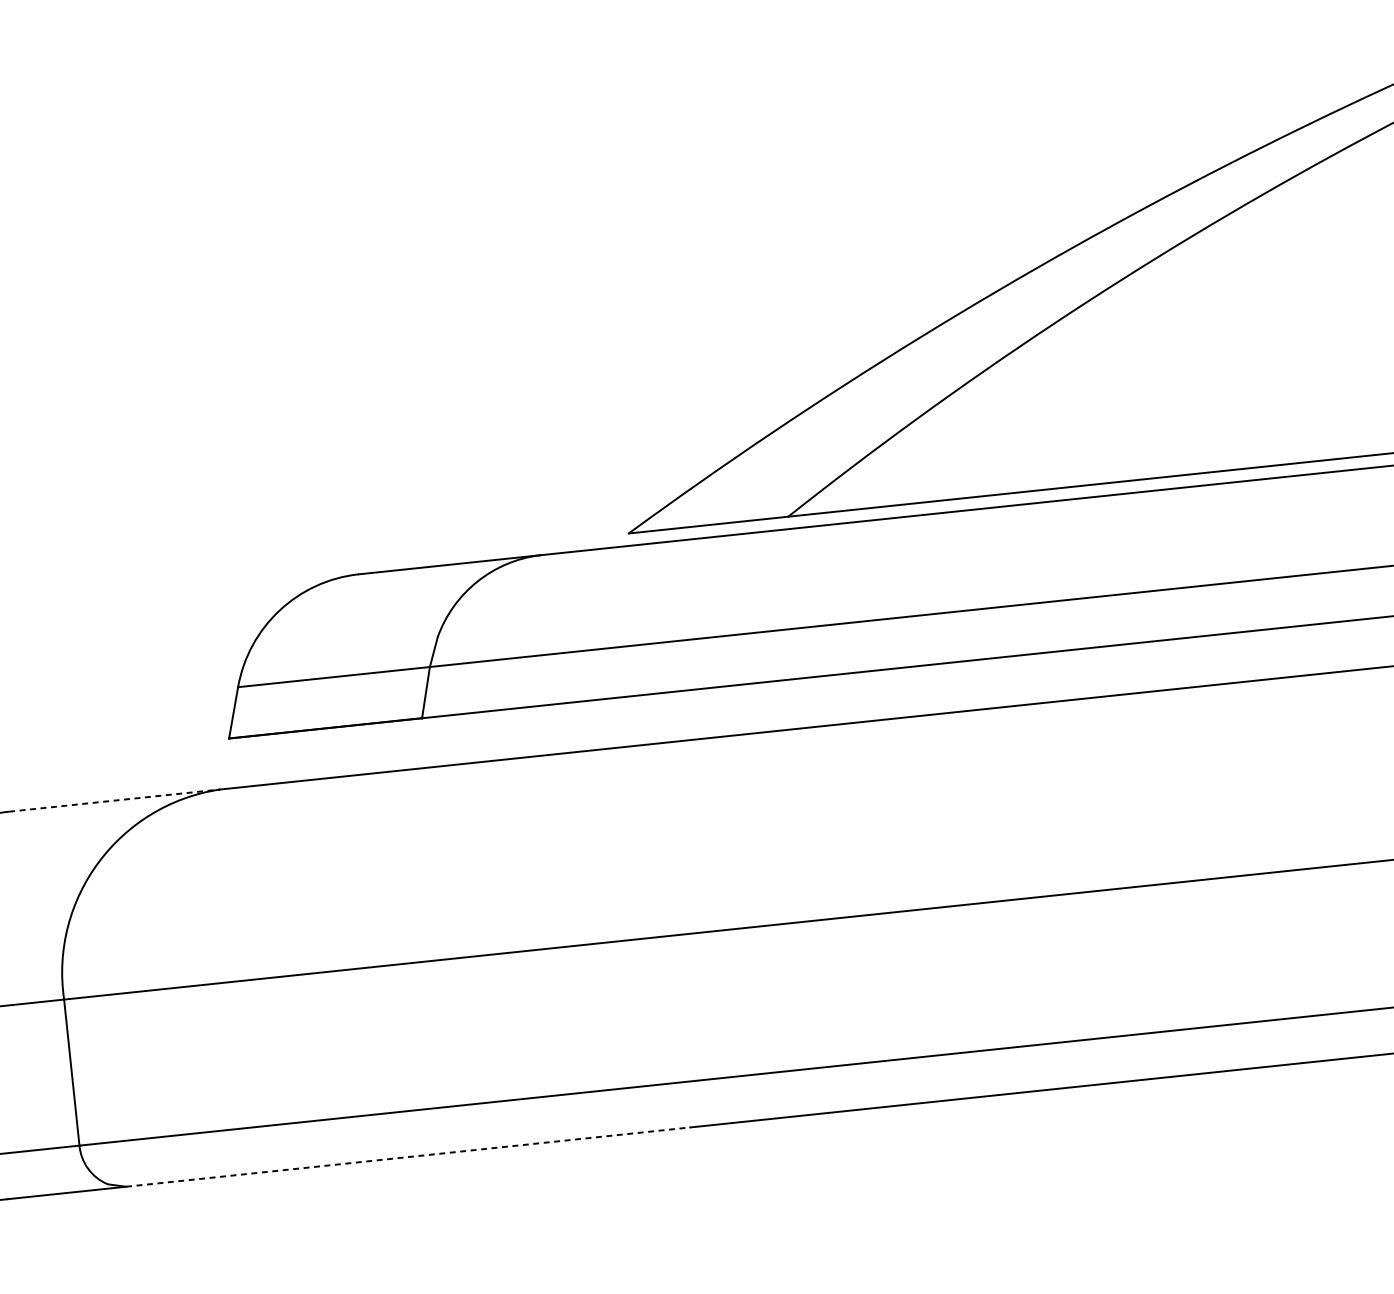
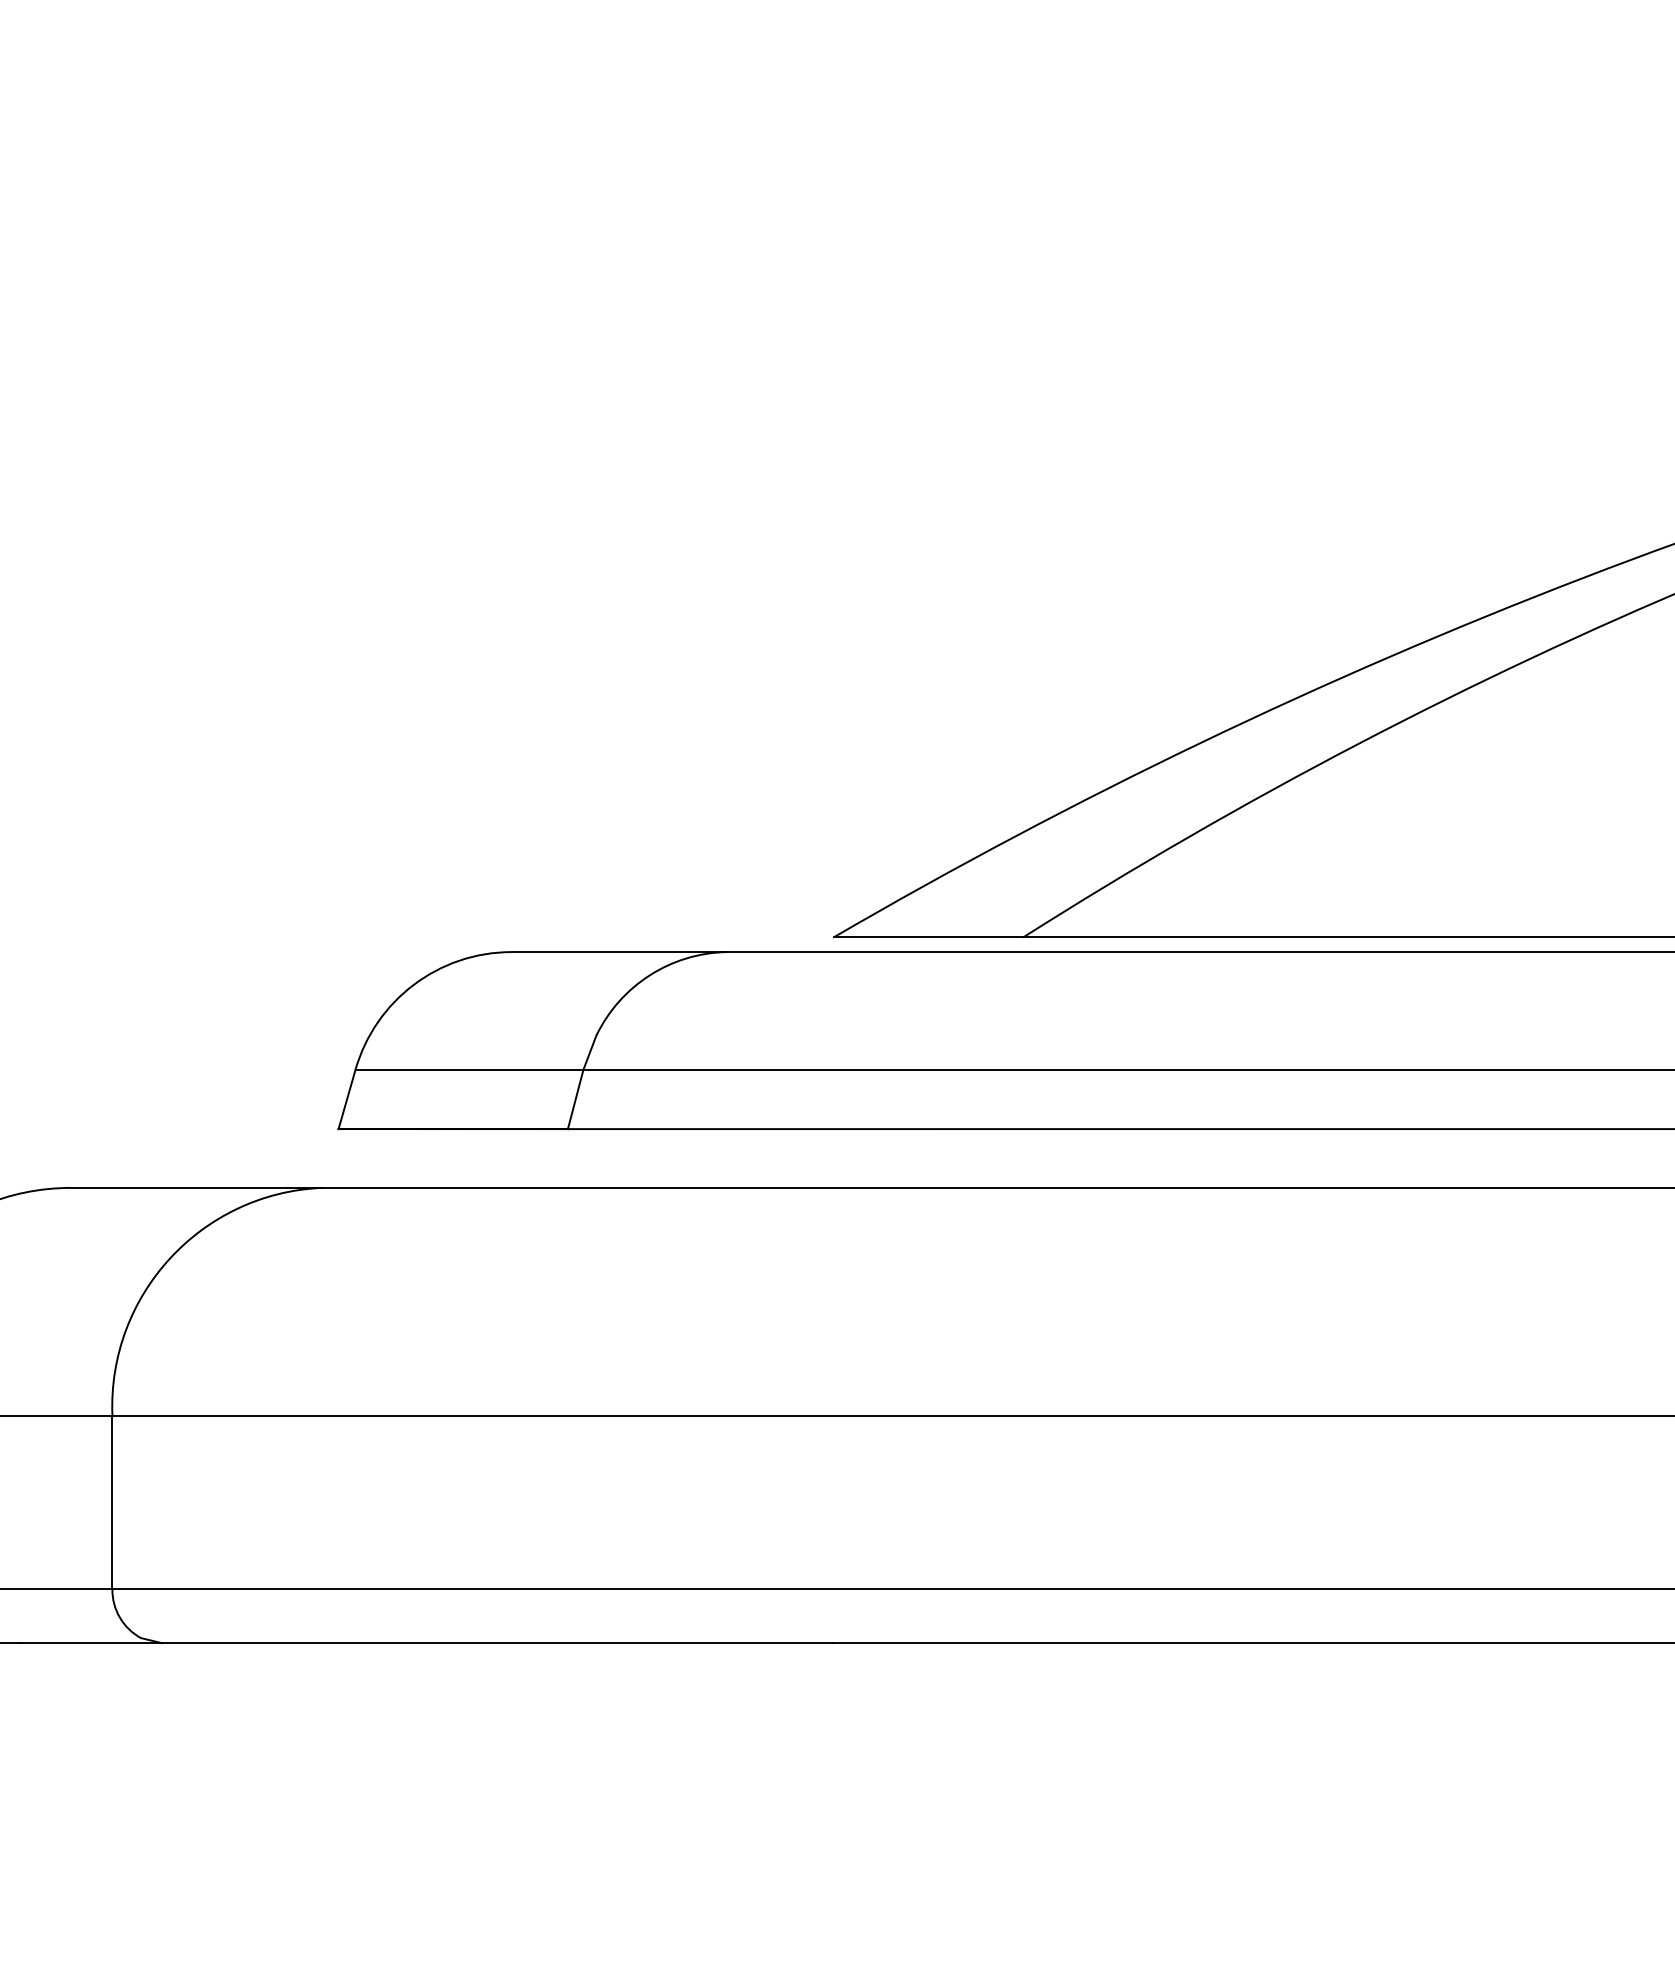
line: (114, 800) -> (196, 1187), dashed -> solid
line: (408, 1157) -> (497, 1643), dashed -> solid

